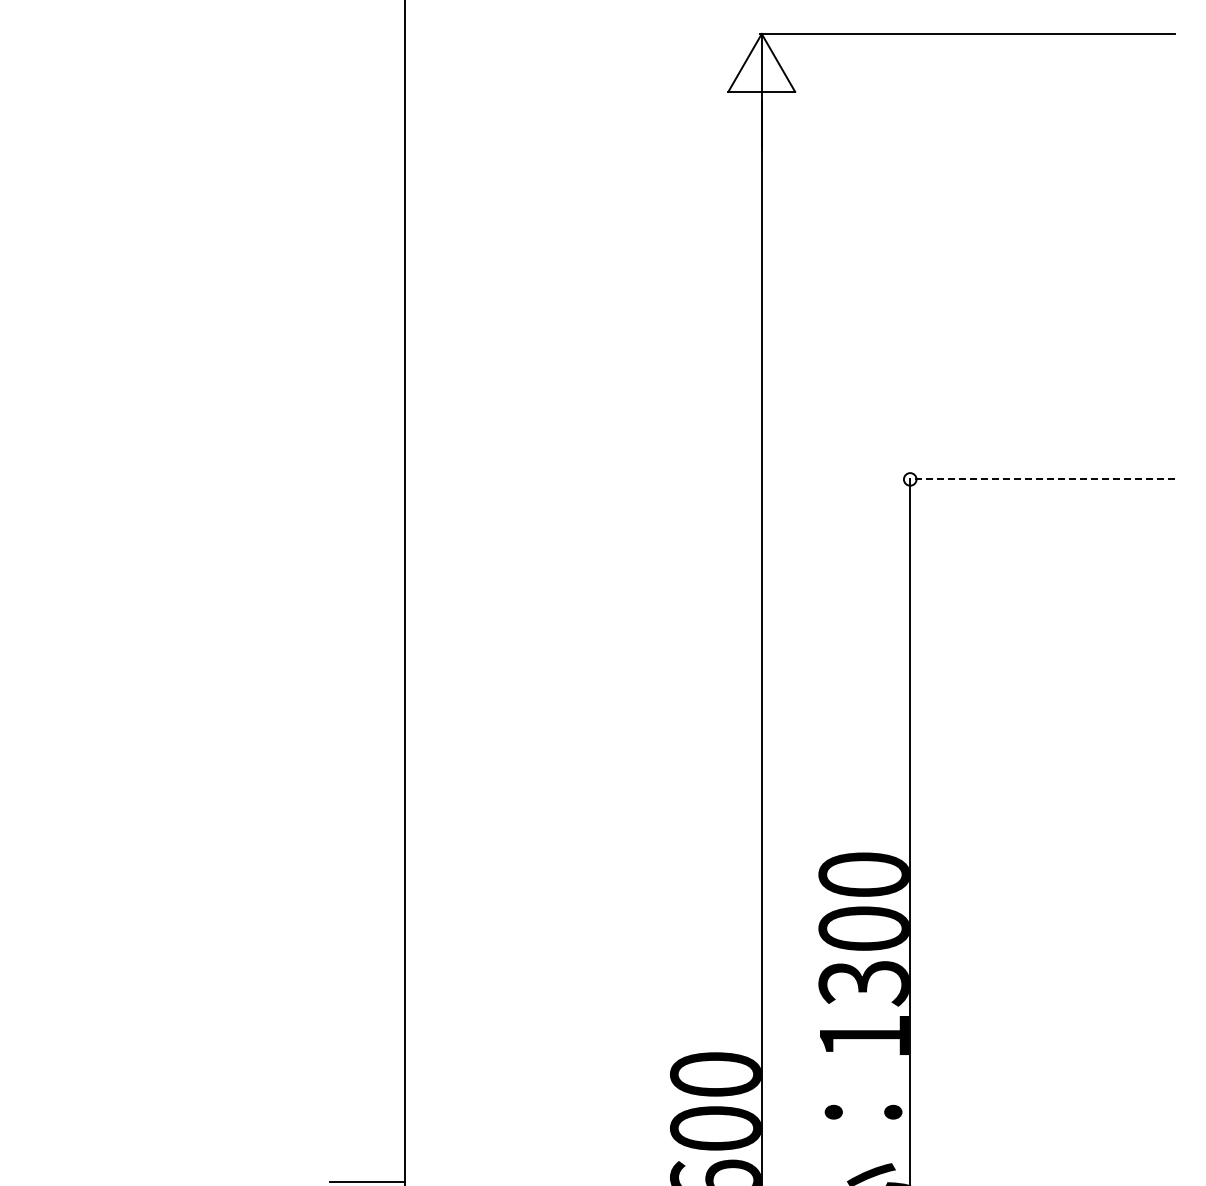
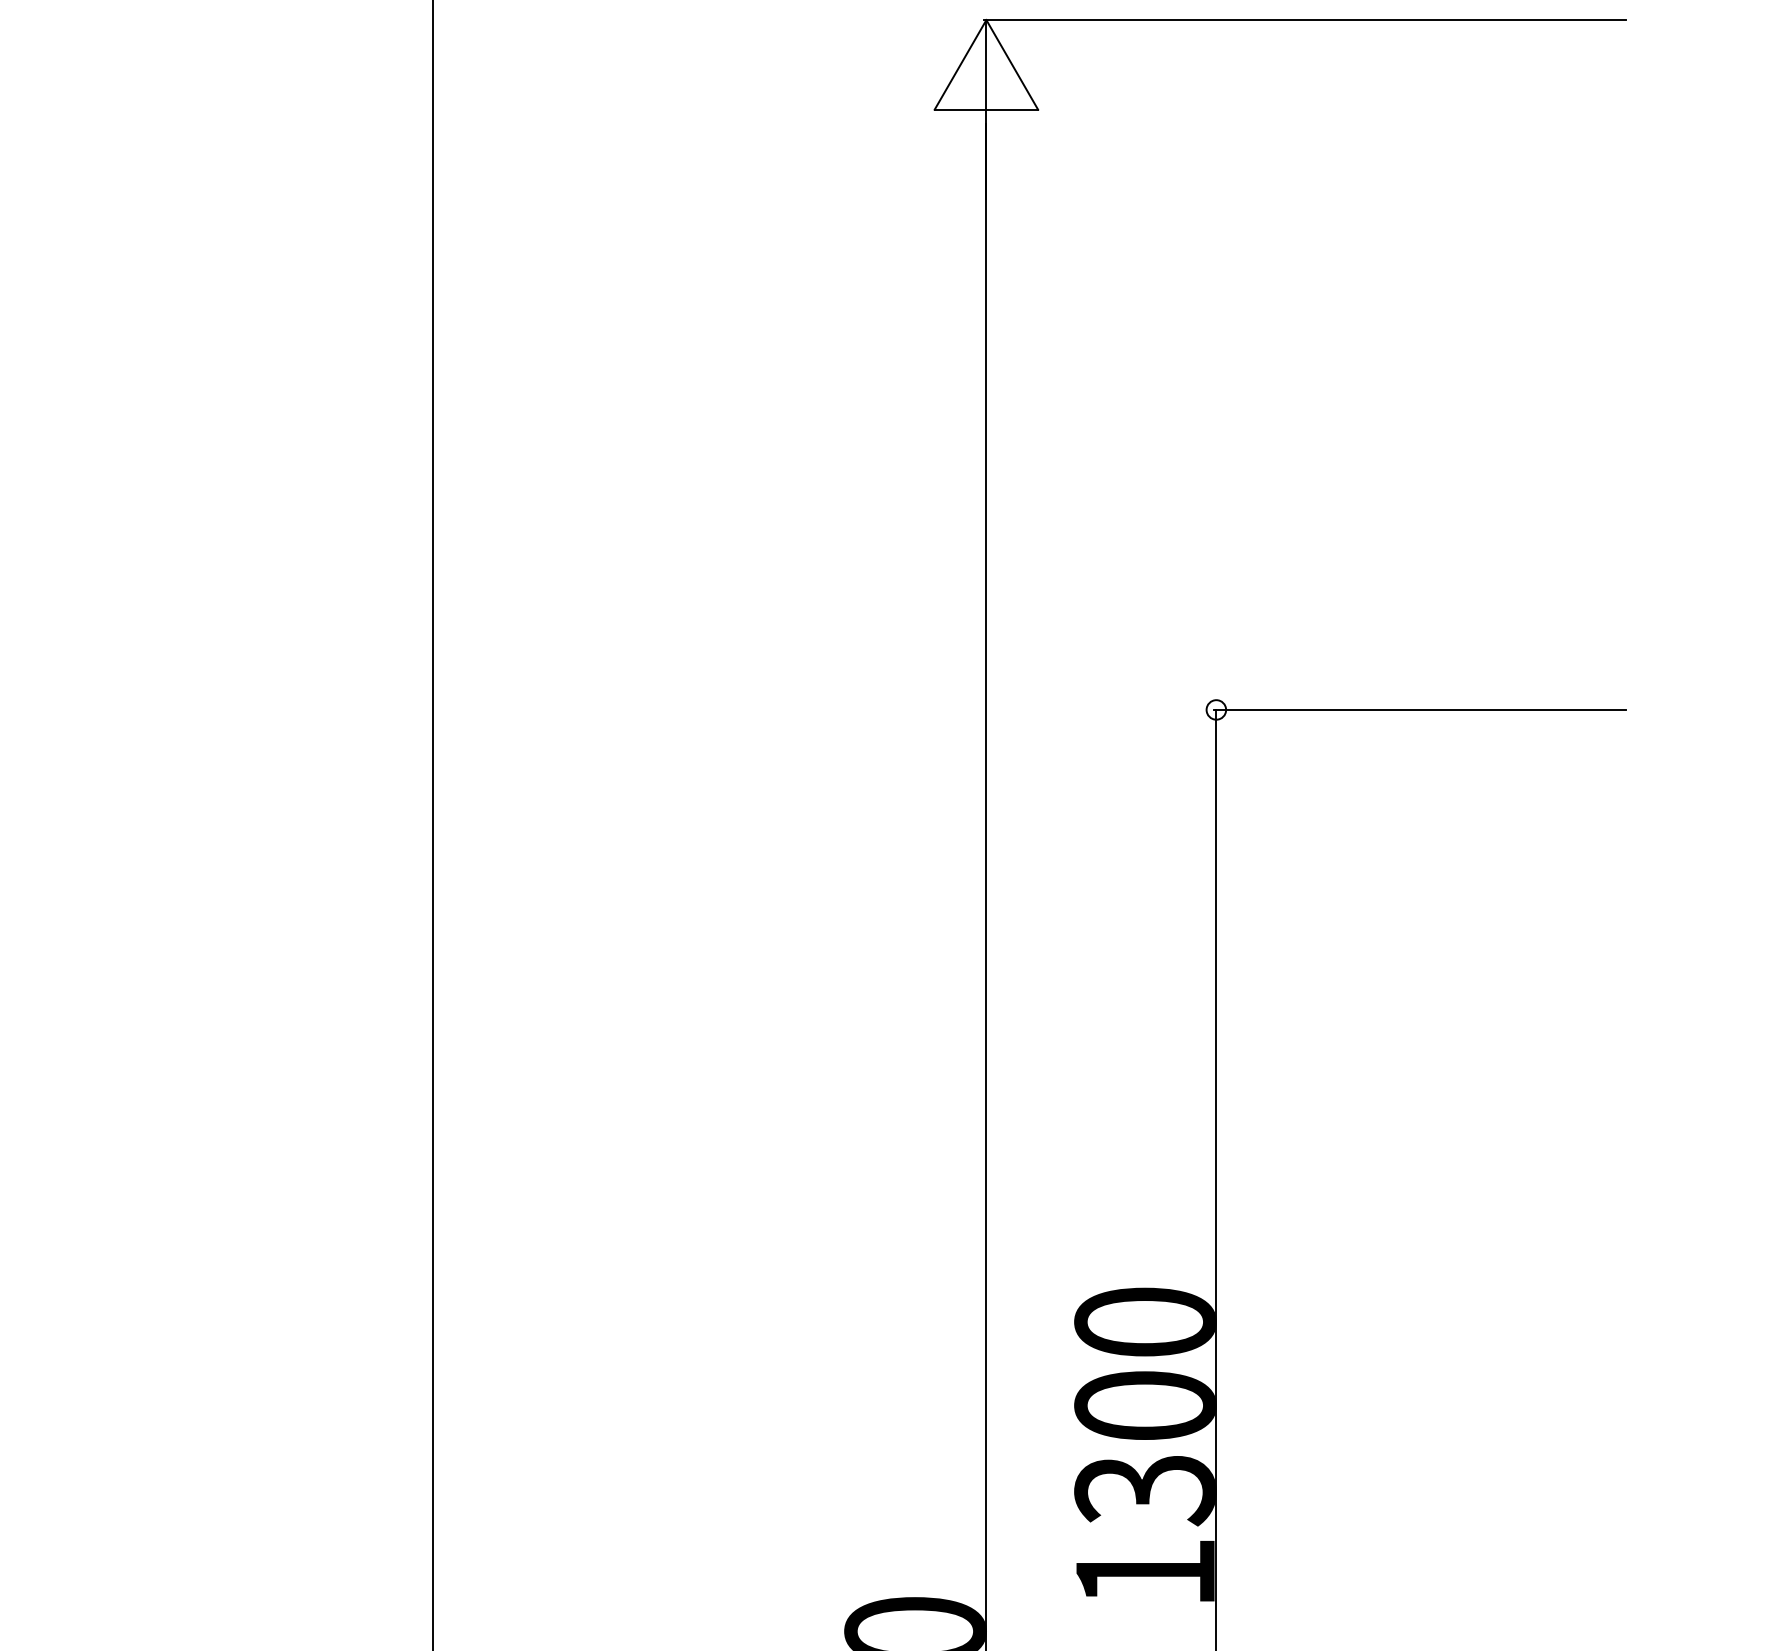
line: (1041, 479) -> (1419, 710), dashed -> solid

